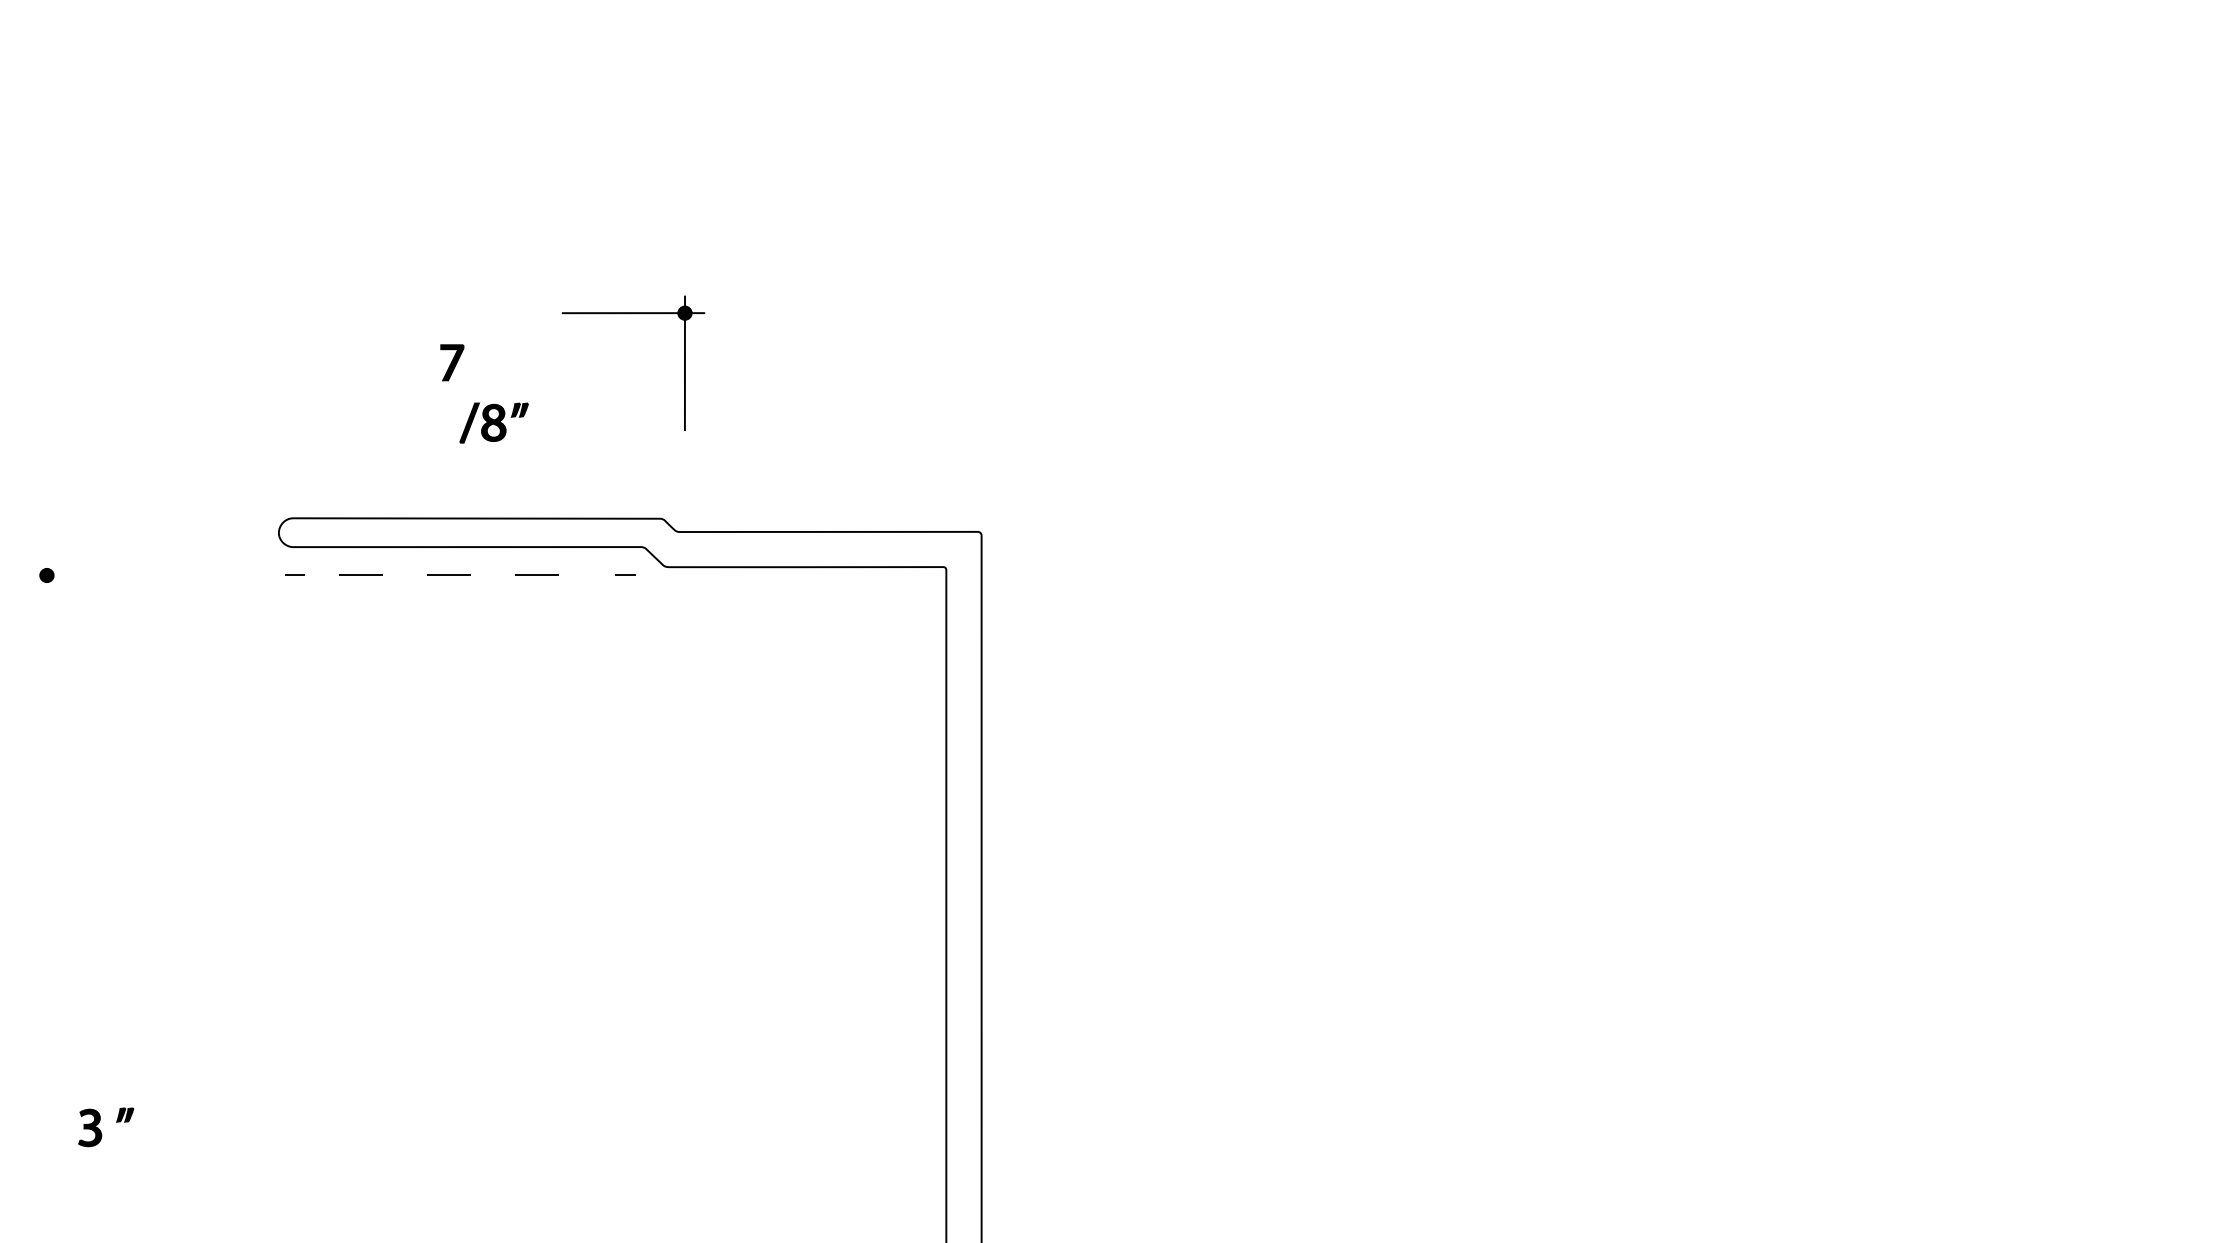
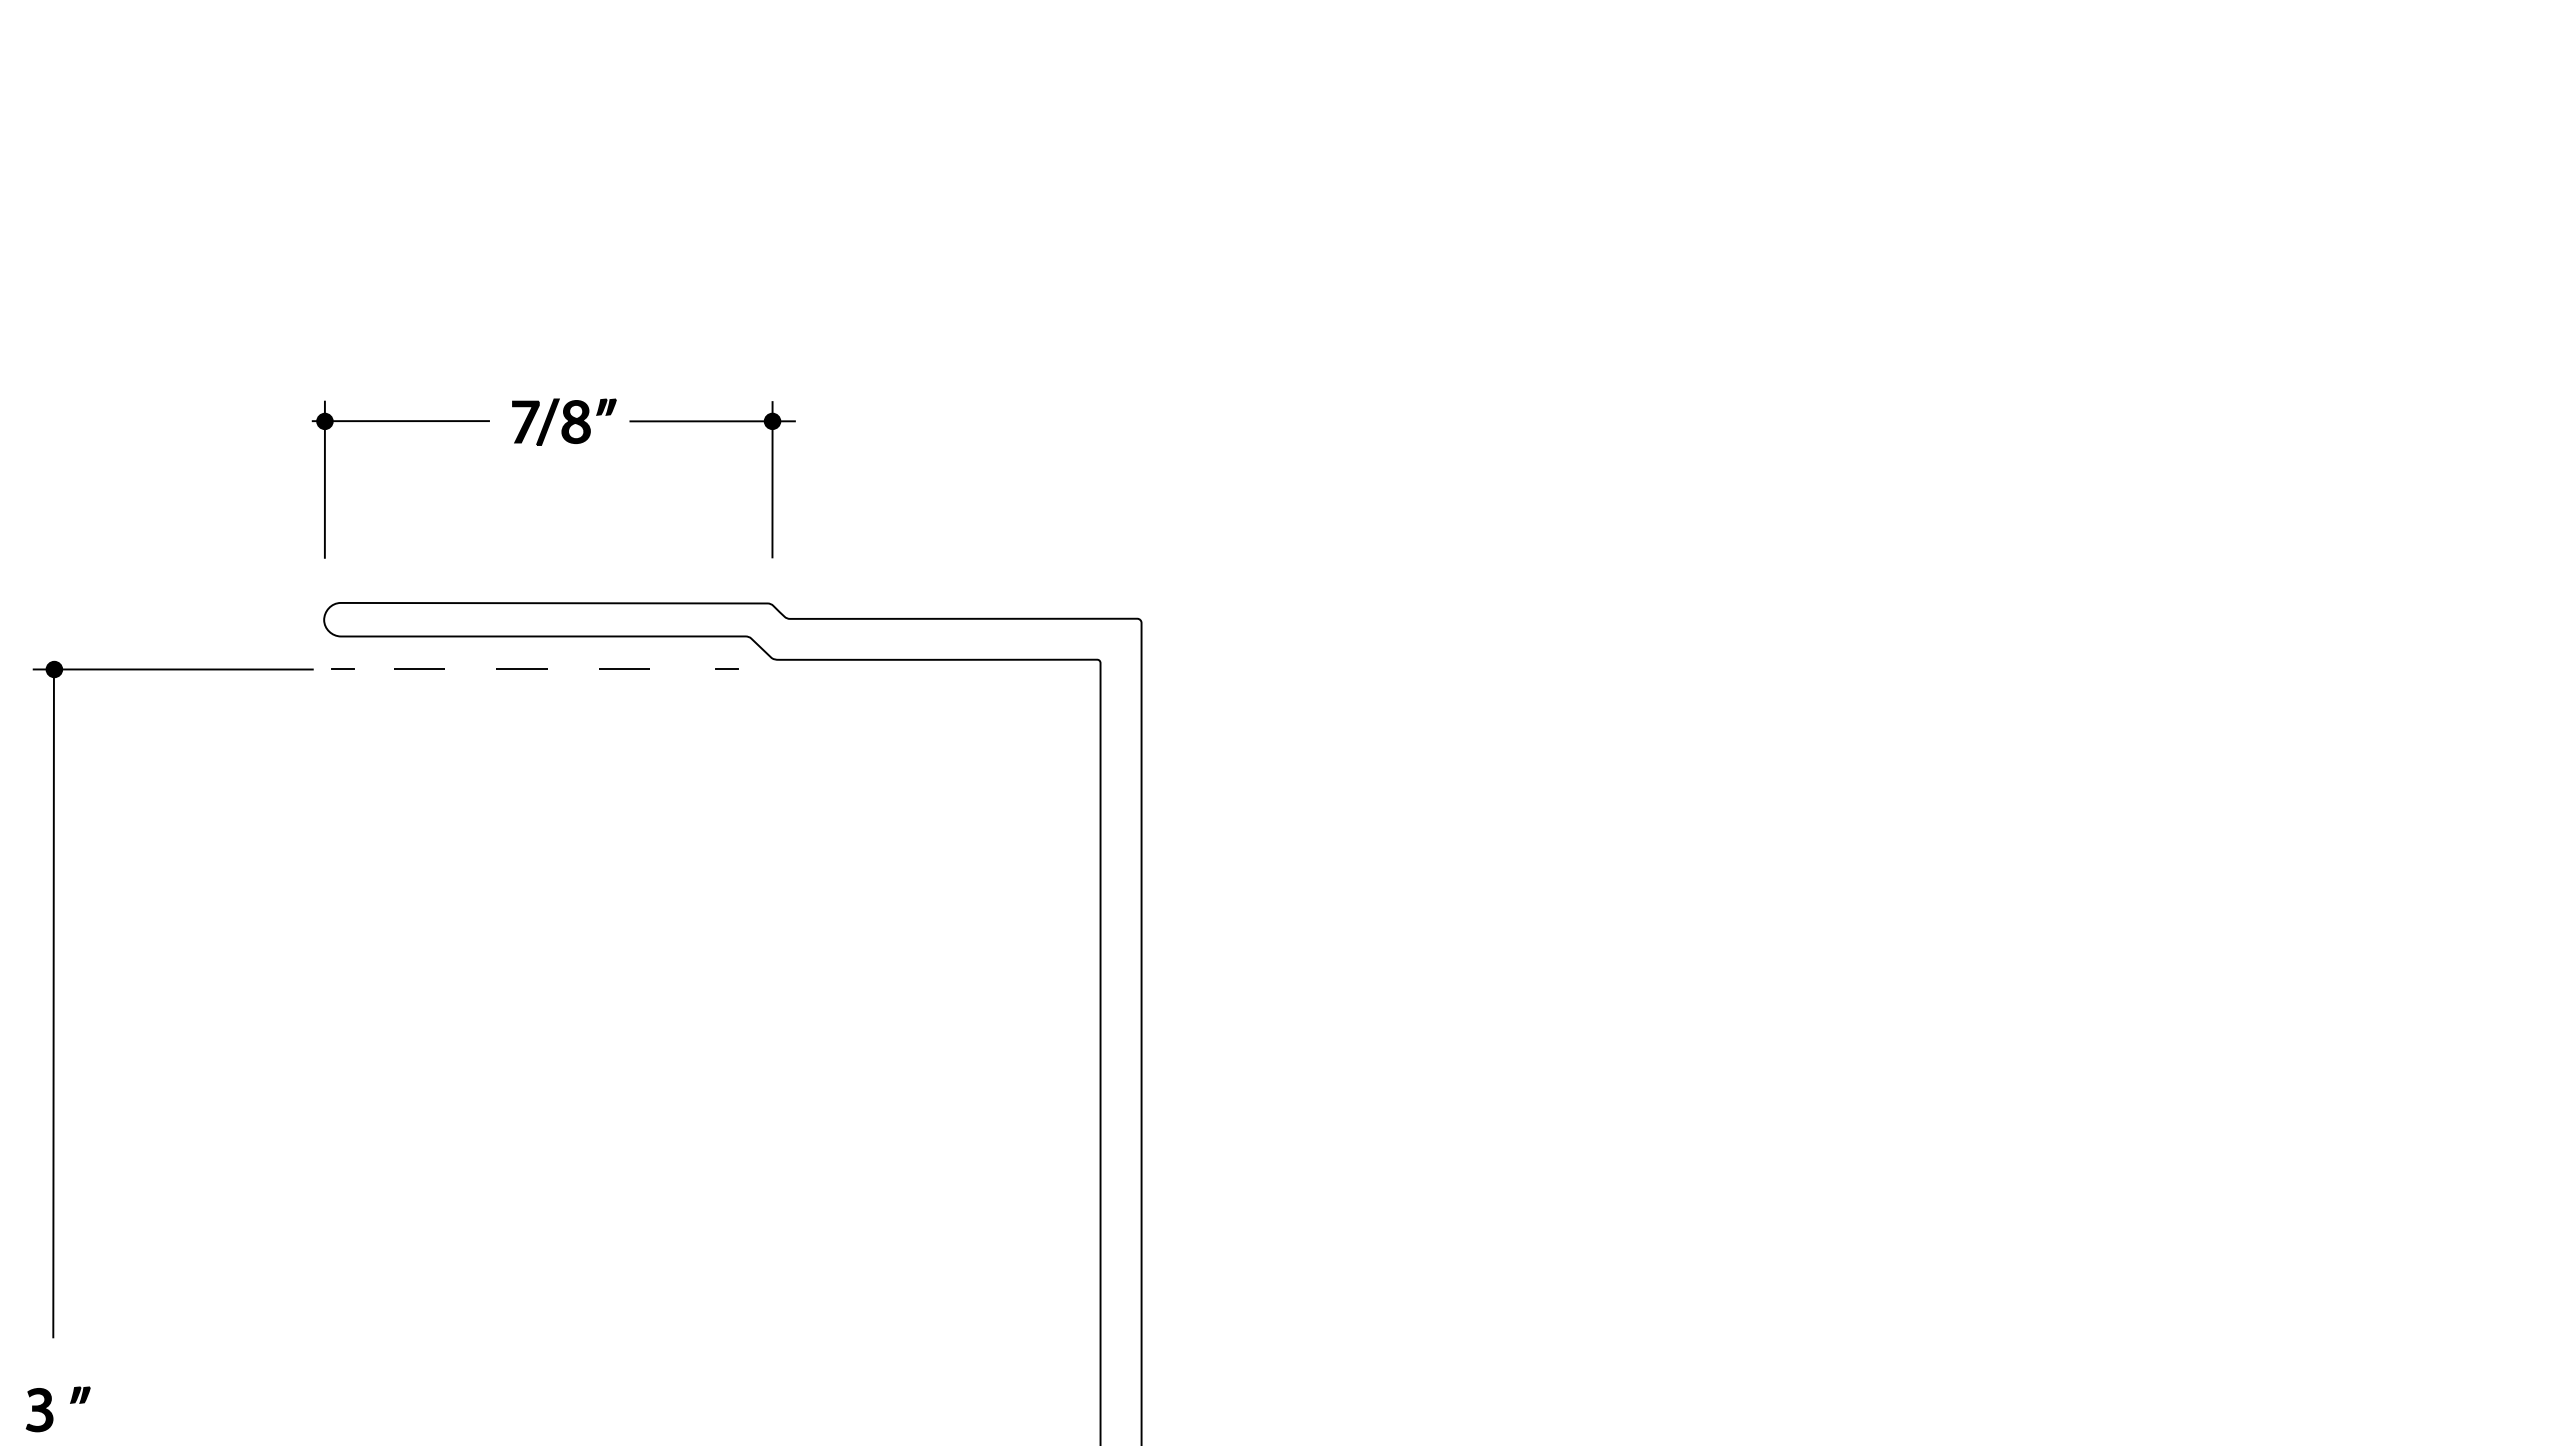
part: (633, 314) -> (712, 422), moved
part: (344, 362) -> (400, 421), added
part: (494, 422) -> (576, 421), moved
line: (148, 575) -> (172, 669), added
line: (46, 866) -> (53, 1007), added
part: (100, 1130) -> (51, 1412), moved

